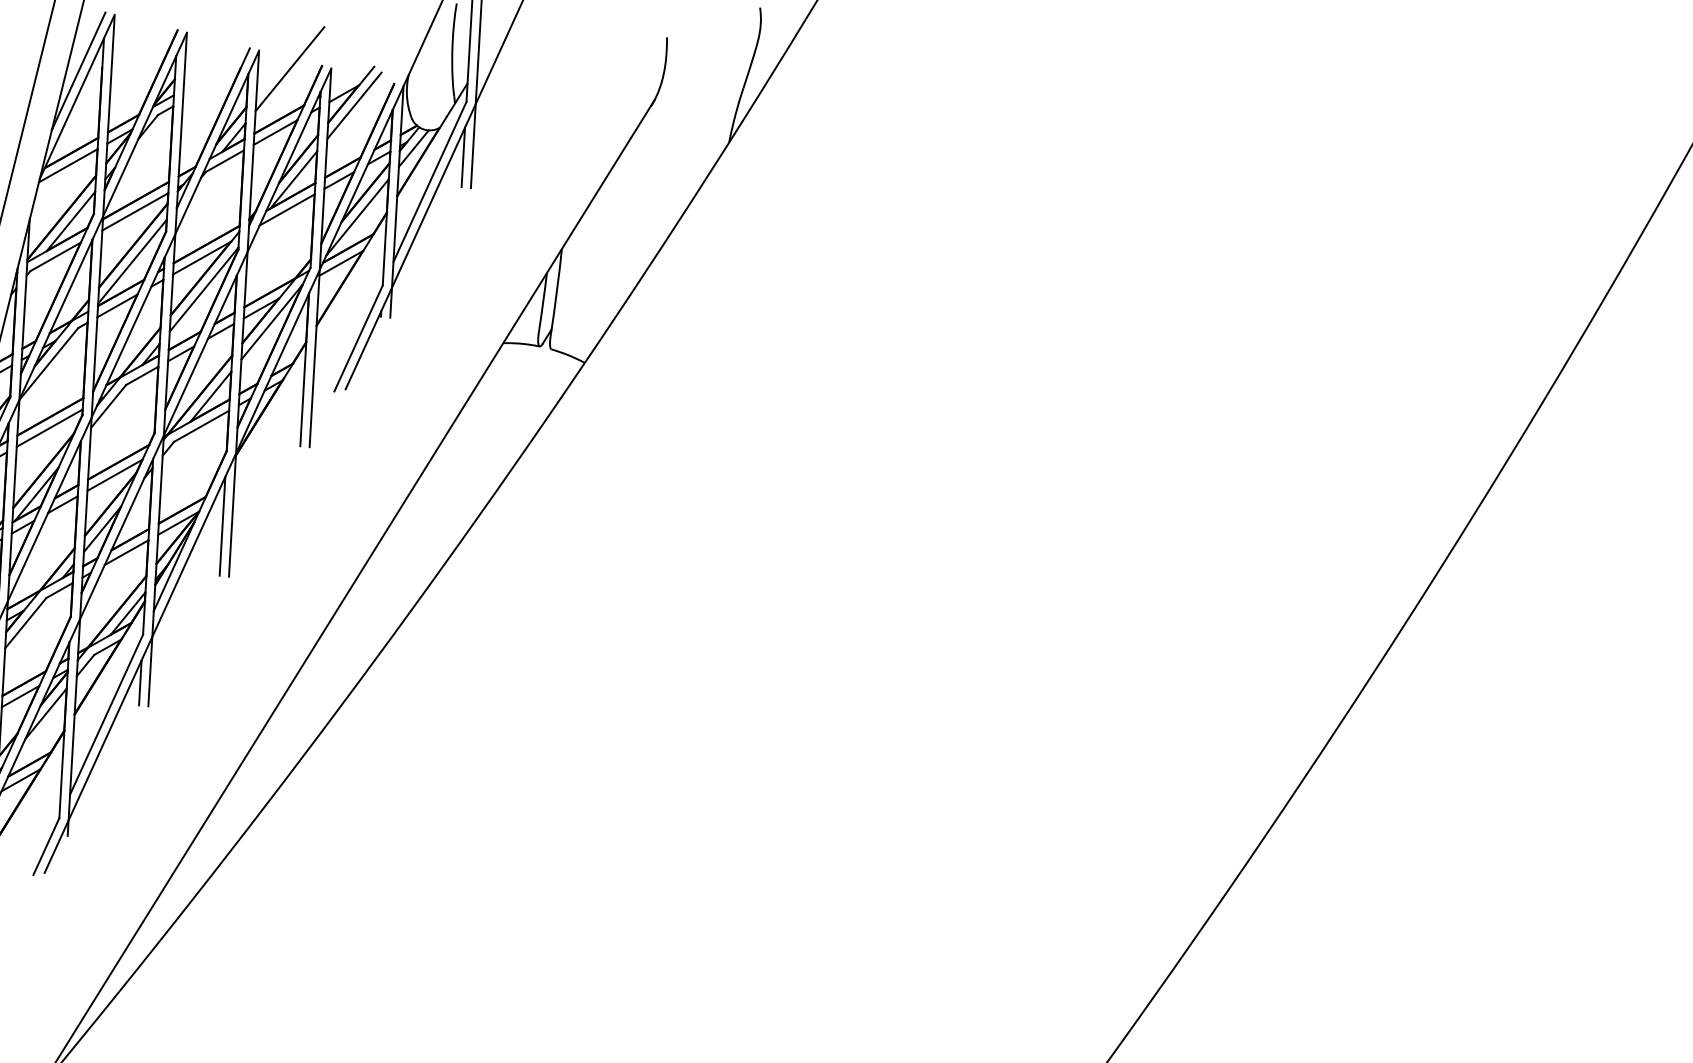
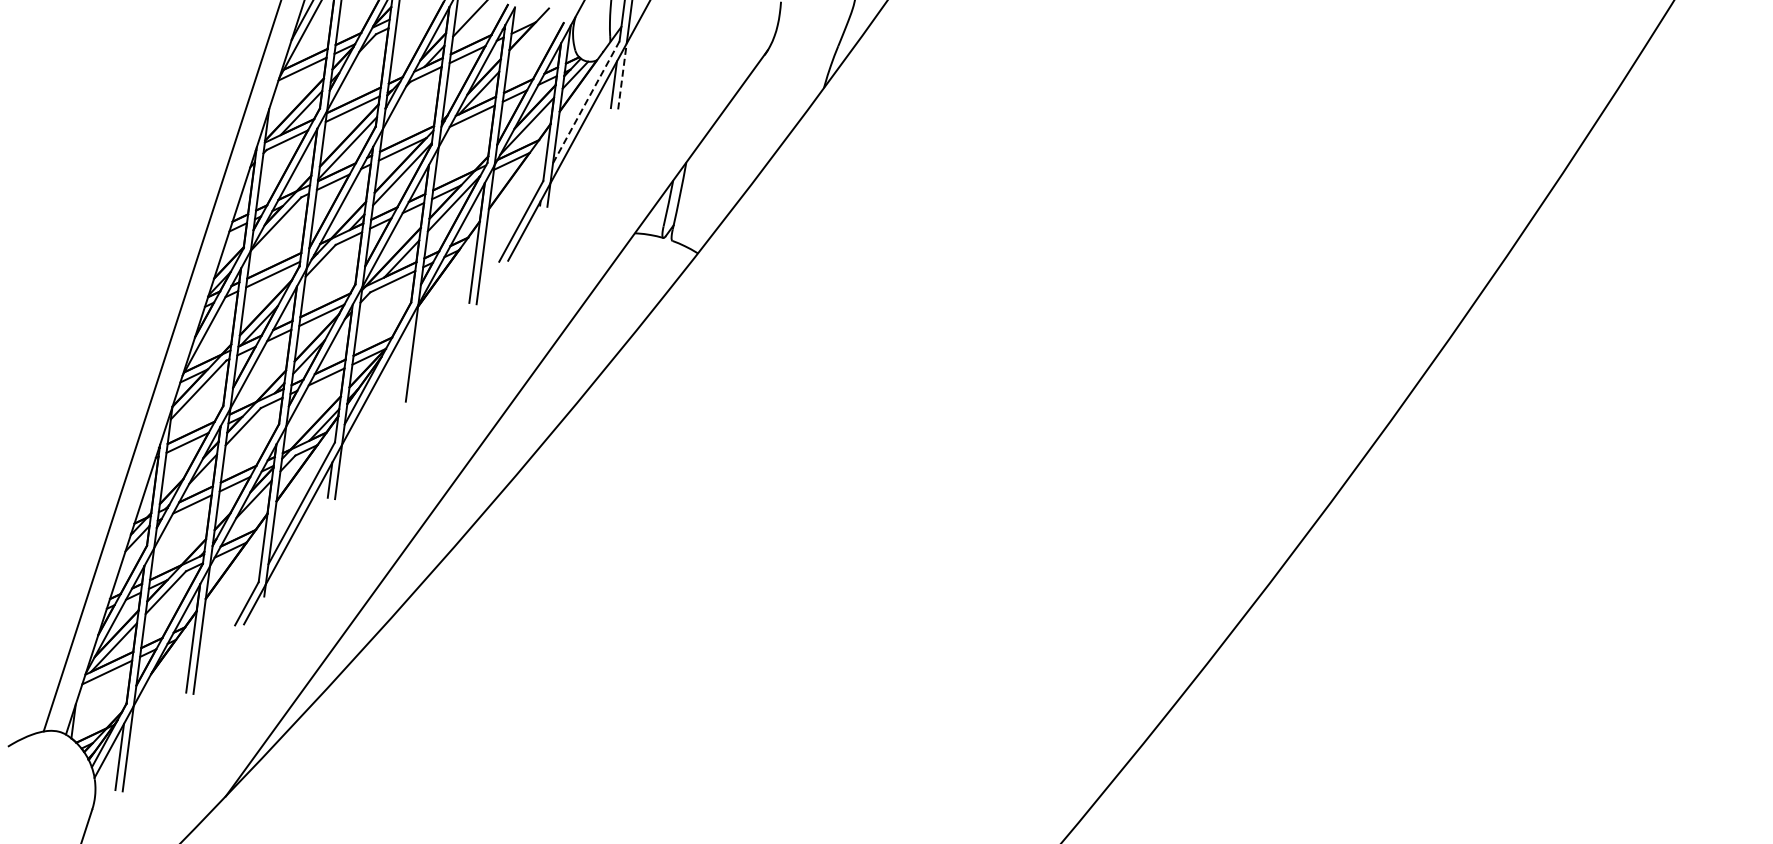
line: (353, 105) -> (530, 37), removed
line: (473, 146) -> (622, 76), solid -> dashed
line: (430, 180) -> (586, 101), solid -> dashed
line: (222, 526) -> (403, 361), removed

